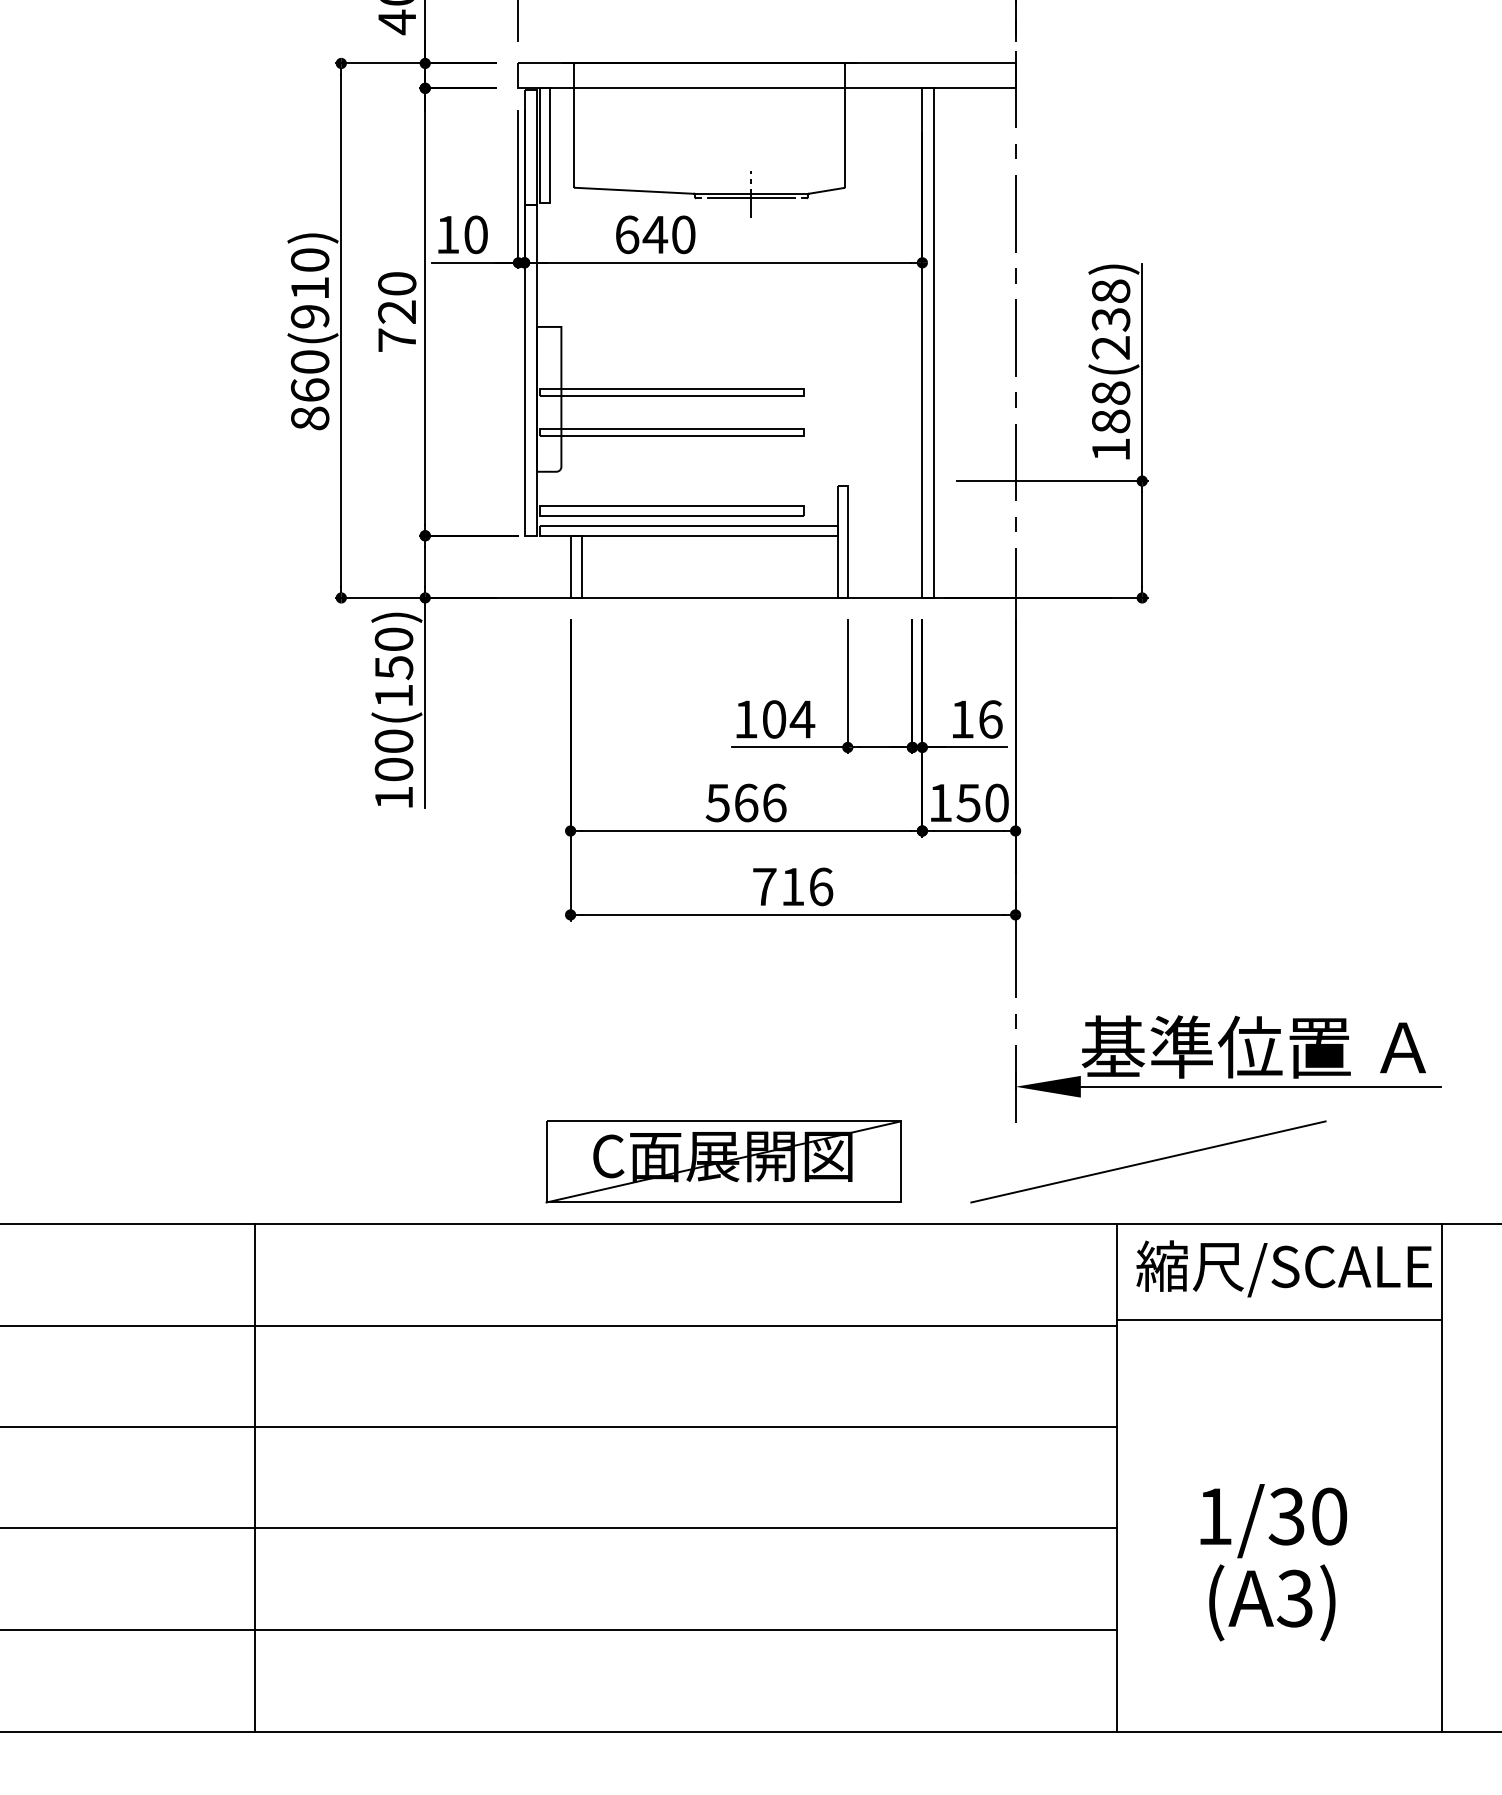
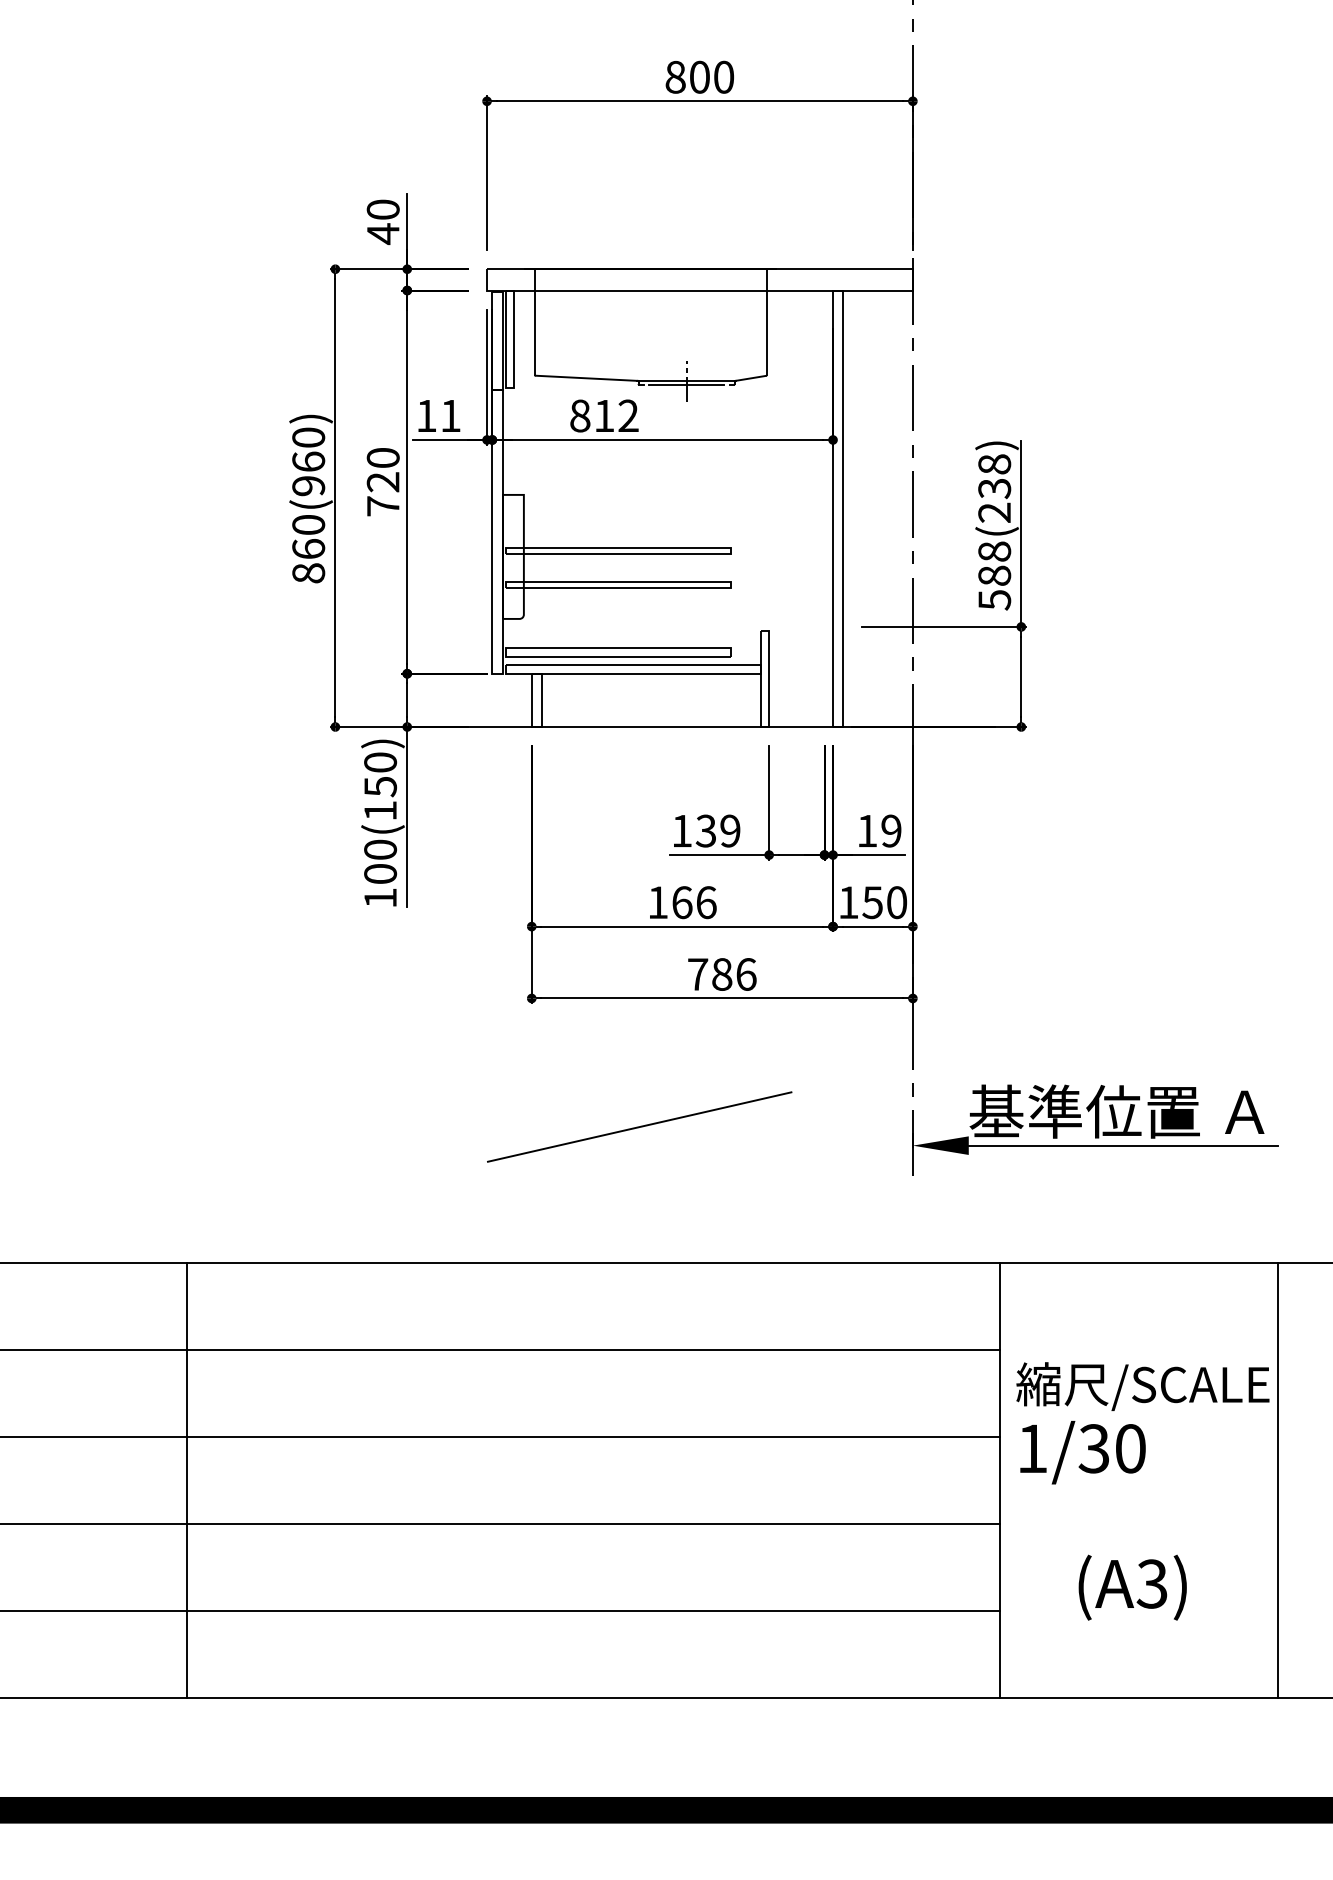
text: (475, 234) -> (450, 415), 10 -> 11
text: (655, 234) -> (604, 415), 640 -> 812
text: (309, 287) -> (308, 461), 860(910) -> 860(960)
text: (1110, 450) -> (994, 600), 188(238) -> 588(238)
text: (788, 718) -> (718, 830), 104 -> 139
text: (990, 718) -> (891, 830), 16 -> 19
text: (717, 802) -> (657, 902), 566 -> 166
text: (793, 886) -> (722, 974), 716 -> 786
part: (723, 1161) -> (662, 1209), removed
line: (1148, 1161) -> (639, 1126), moved
text: (1283, 1268) -> (1142, 1386), moved
line: (1279, 1320) -> (1138, 1345), removed
line: (255, 1477) -> (187, 1480), moved
text: (1273, 1520) -> (1082, 1452), moved

